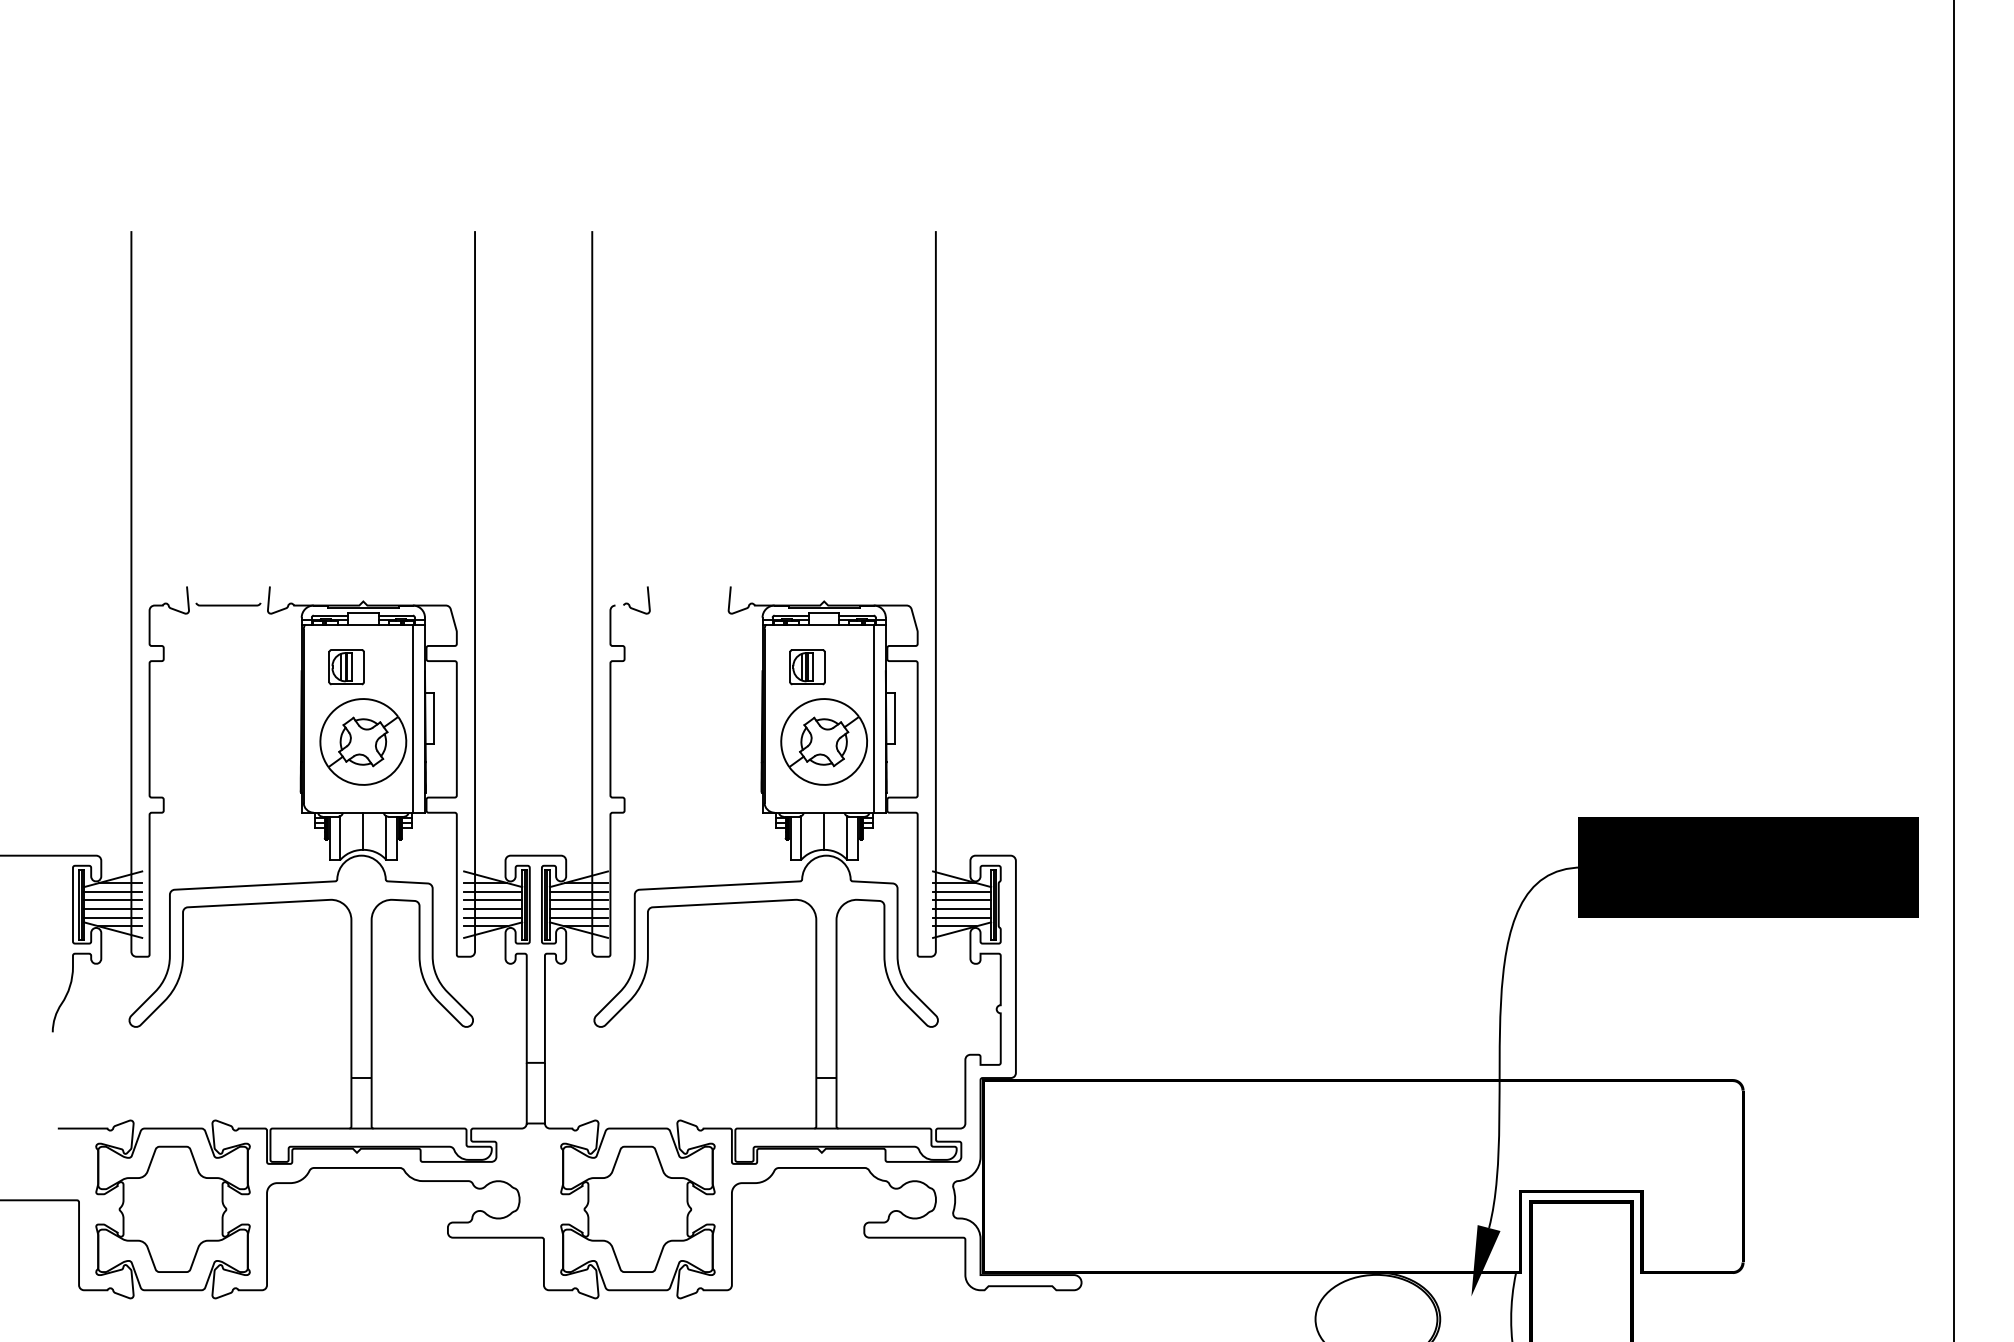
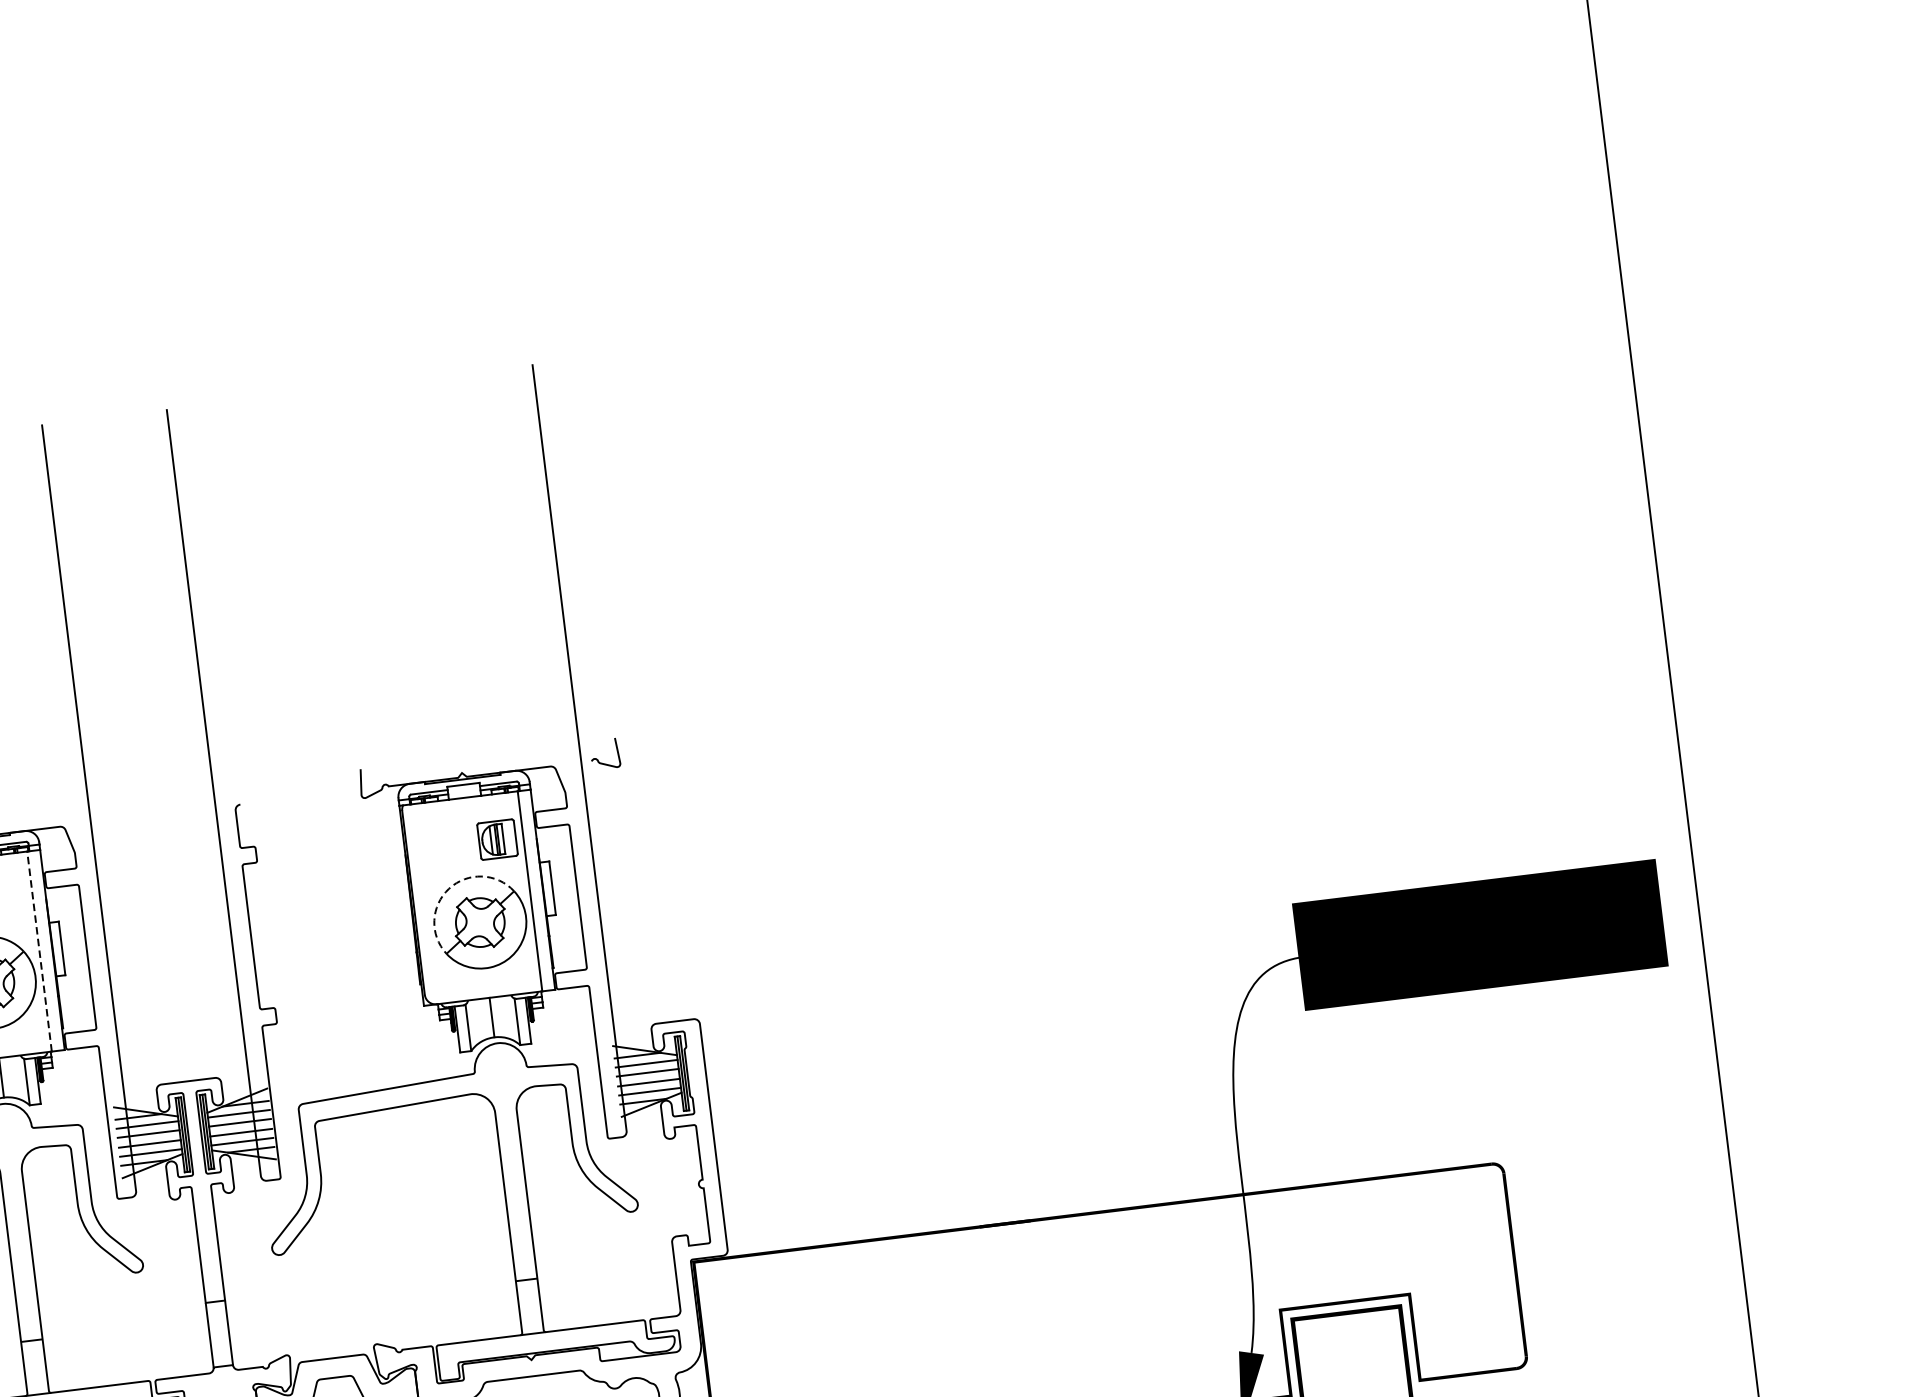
curve: (630, 605) -> (599, 760), moved
part: (807, 667) -> (497, 839), moved
arc: (799, 707) -> (449, 889), solid -> dashed
line: (412, 718) -> (39, 951), solid -> dashed

